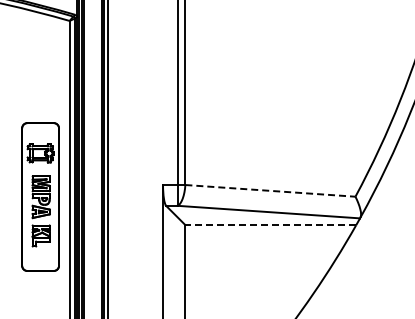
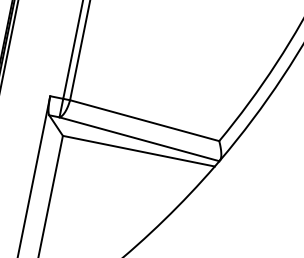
line: (270, 190) -> (144, 120), dashed -> solid
line: (270, 225) -> (138, 151), dashed -> solid

